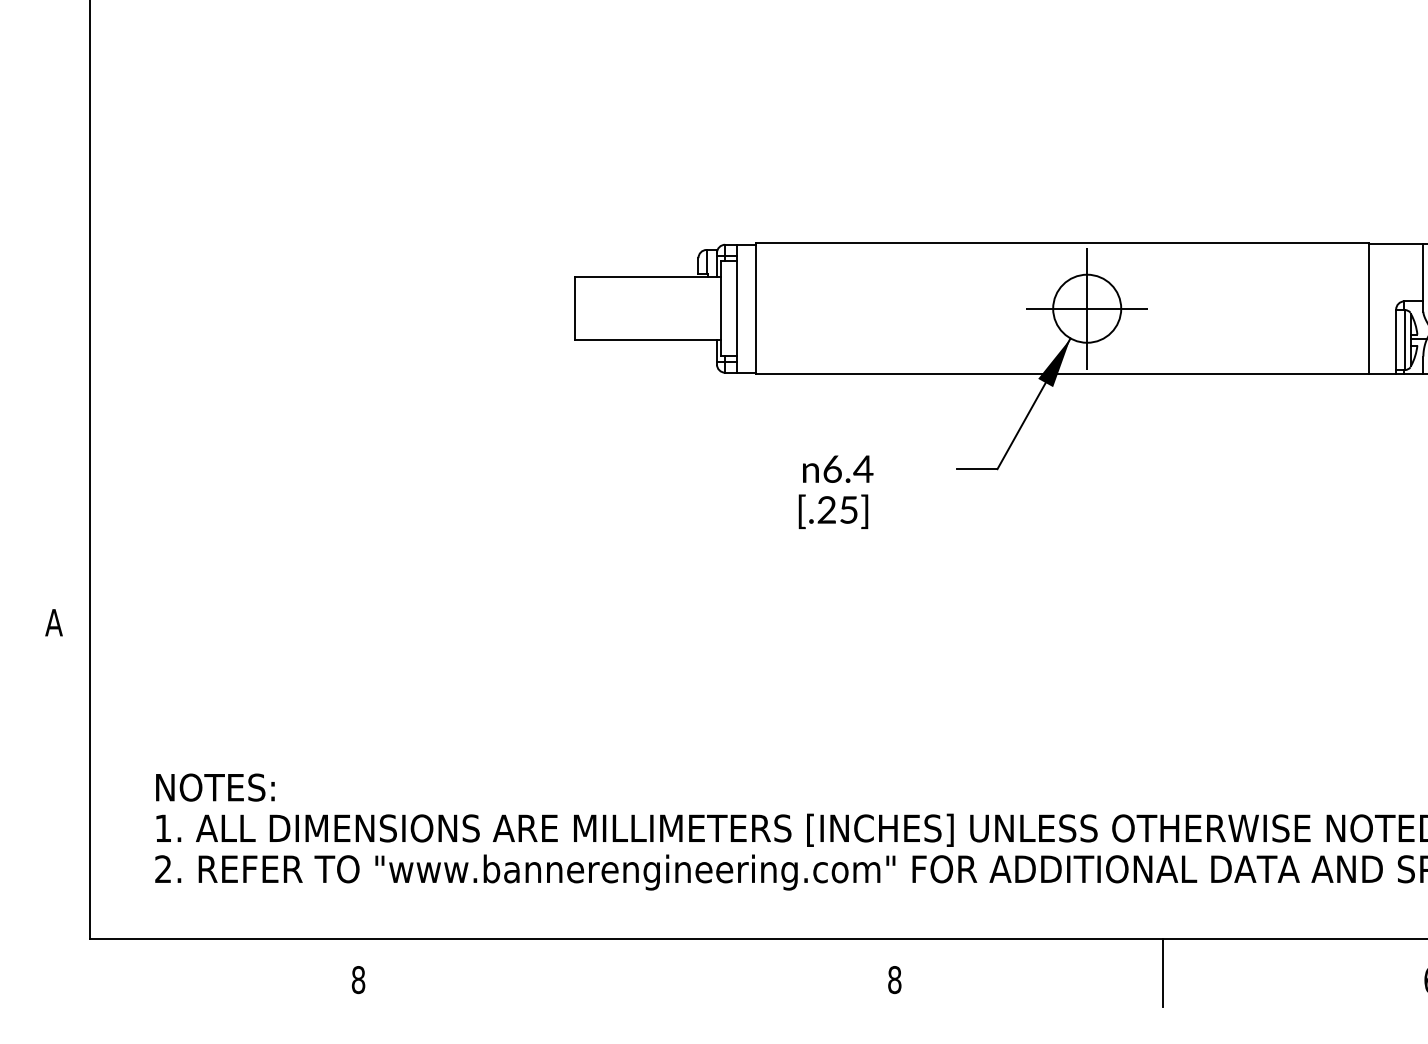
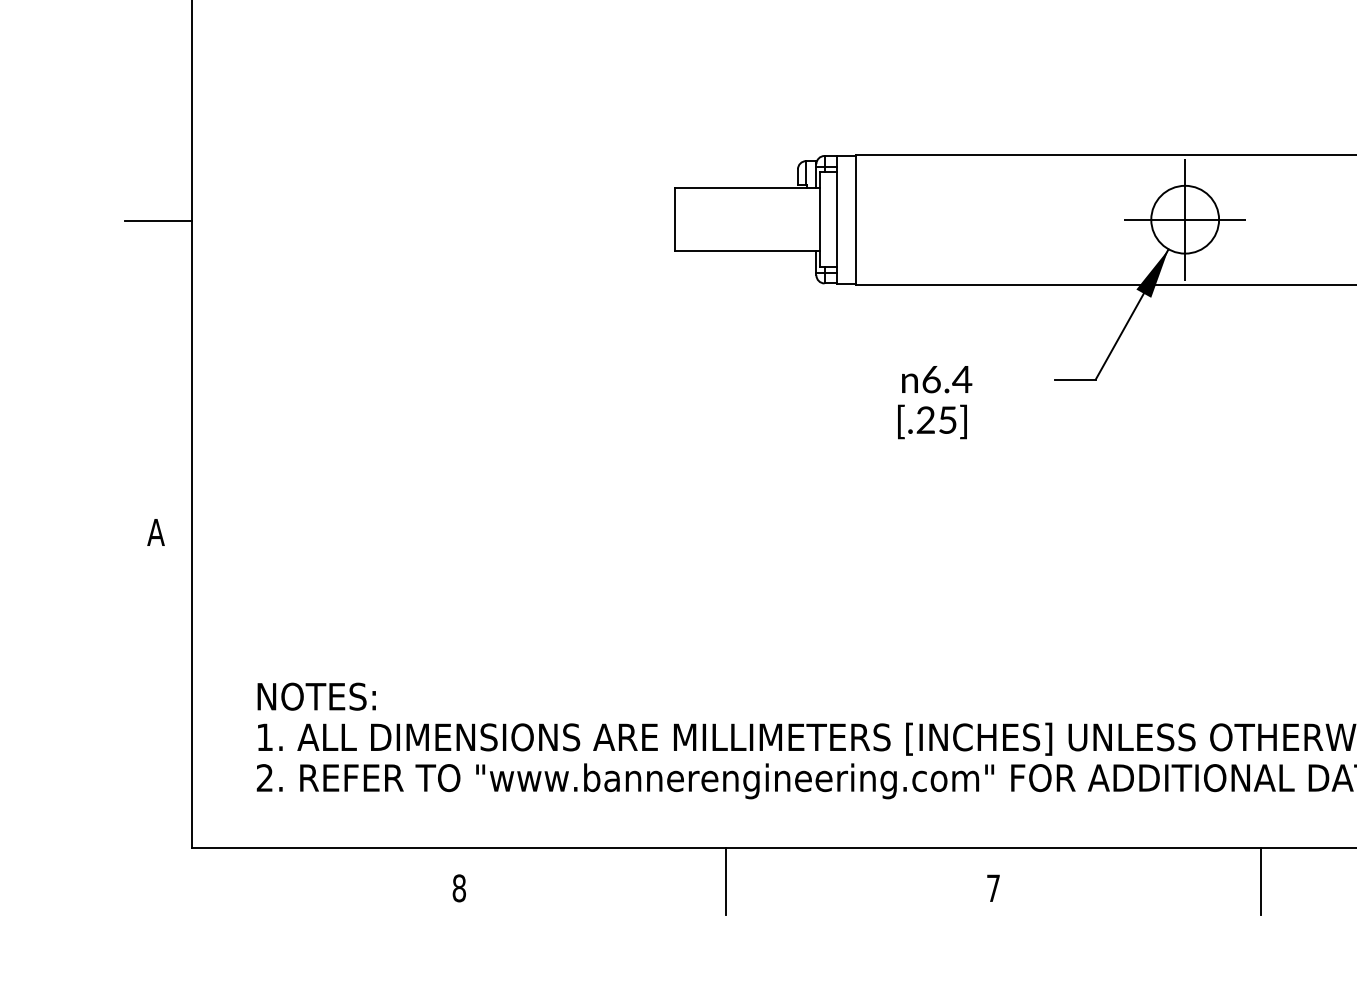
line: (56, 309) -> (158, 220), added
line: (626, 973) -> (726, 881), added
text: (894, 980) -> (993, 888), 8 -> 7

